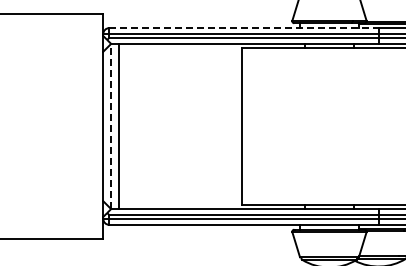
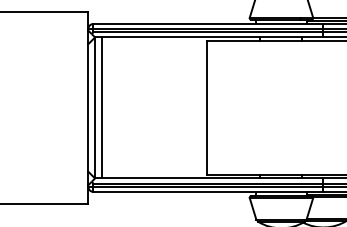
line: (243, 28) -> (208, 24), dashed -> solid
line: (111, 126) -> (95, 107), dashed -> solid

